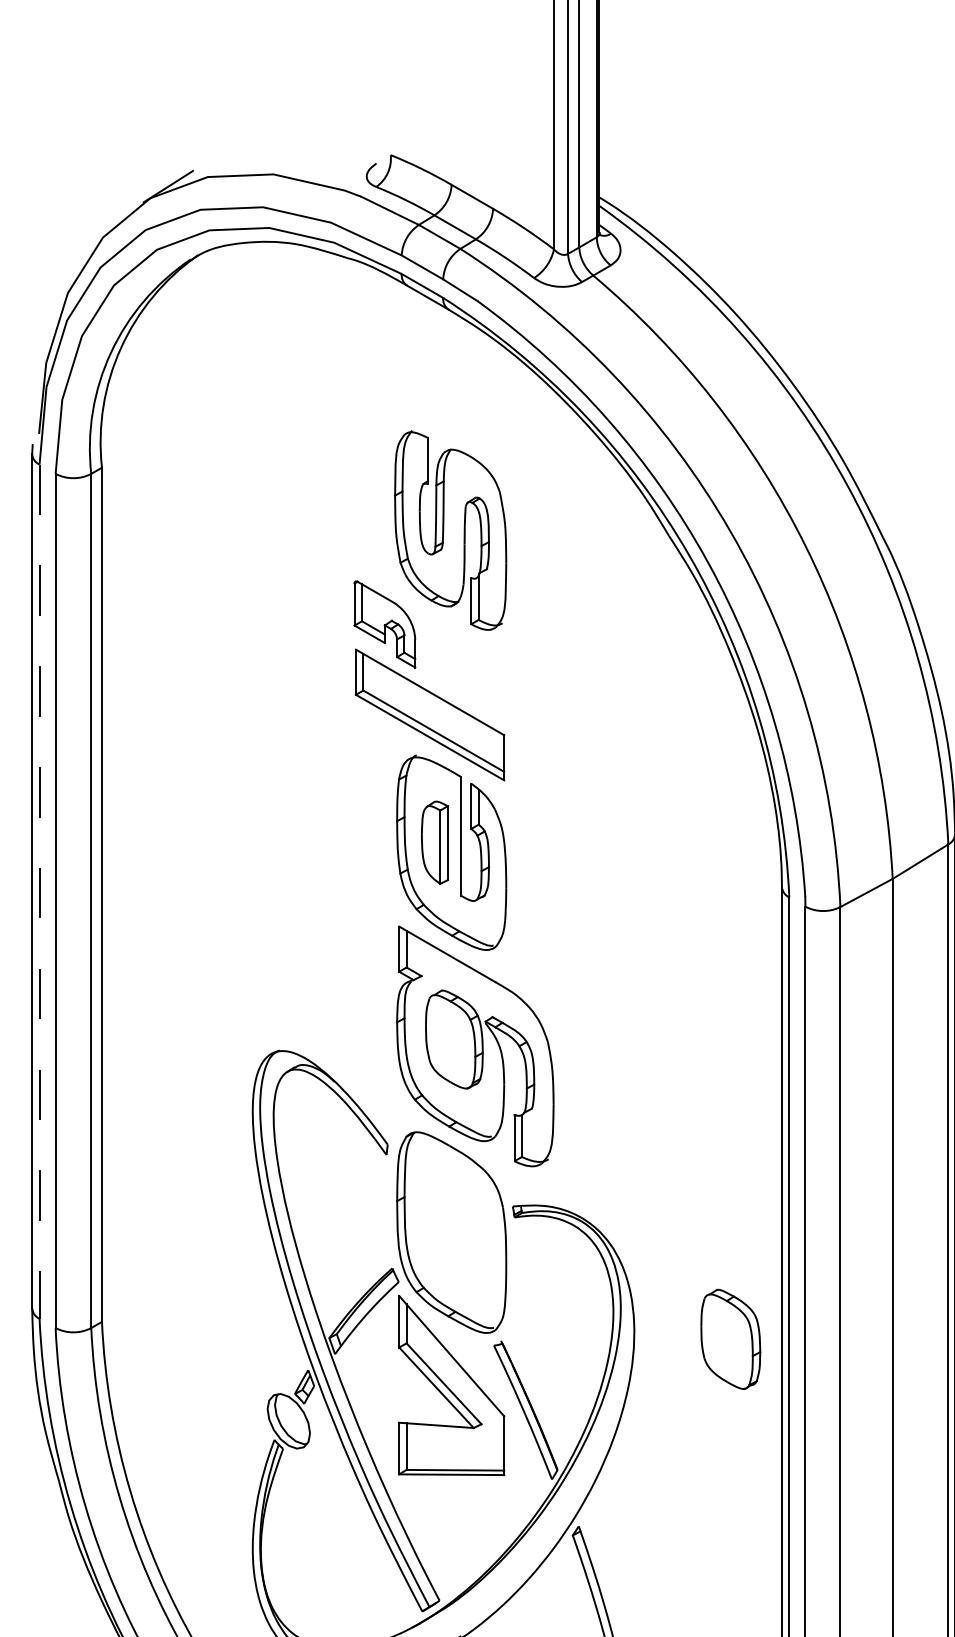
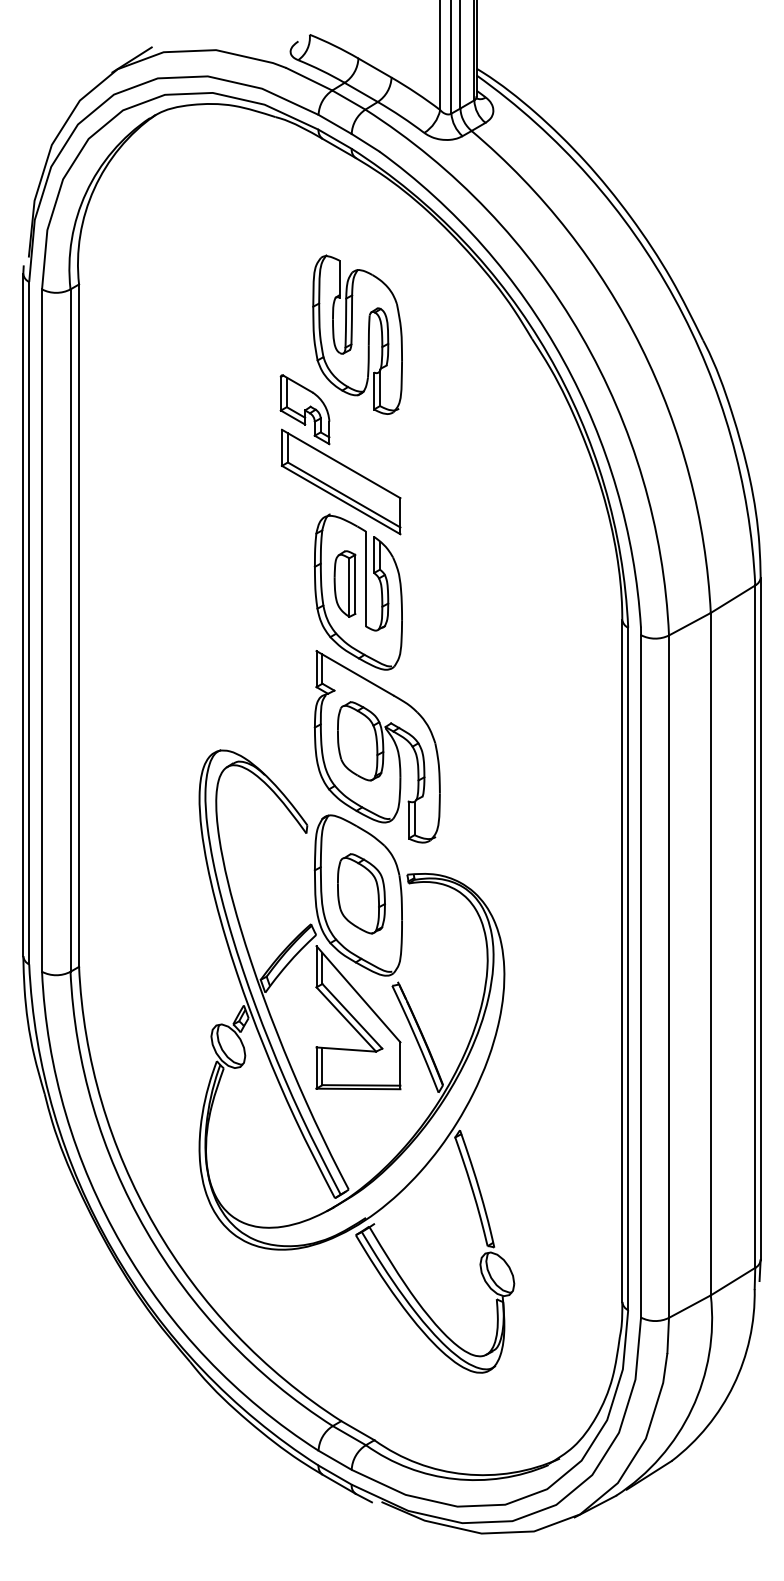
line: (39, 892) -> (29, 623), dashed -> solid
part: (730, 1338) -> (361, 893), moved

